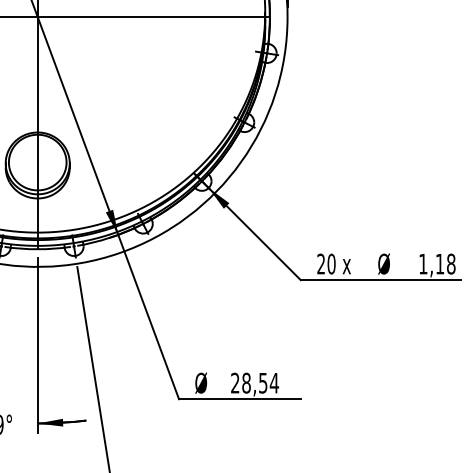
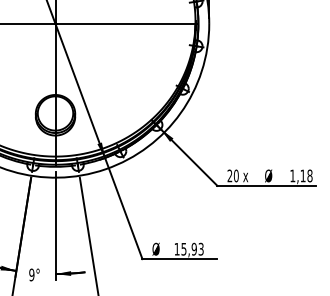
text: (253, 381) -> (188, 248), 28,54 -> 15,93

